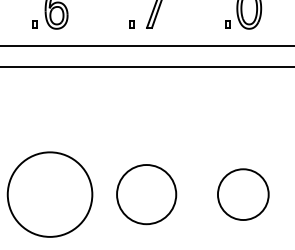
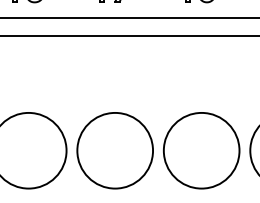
circle: (146, 194) -> (115, 150), size x1.43
circle: (243, 194) -> (201, 150), size x1.67

